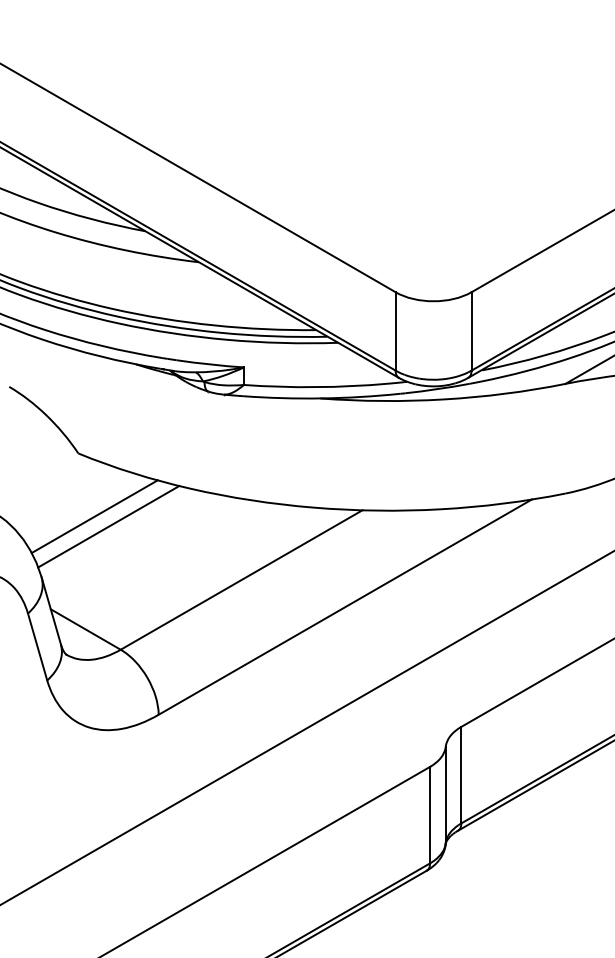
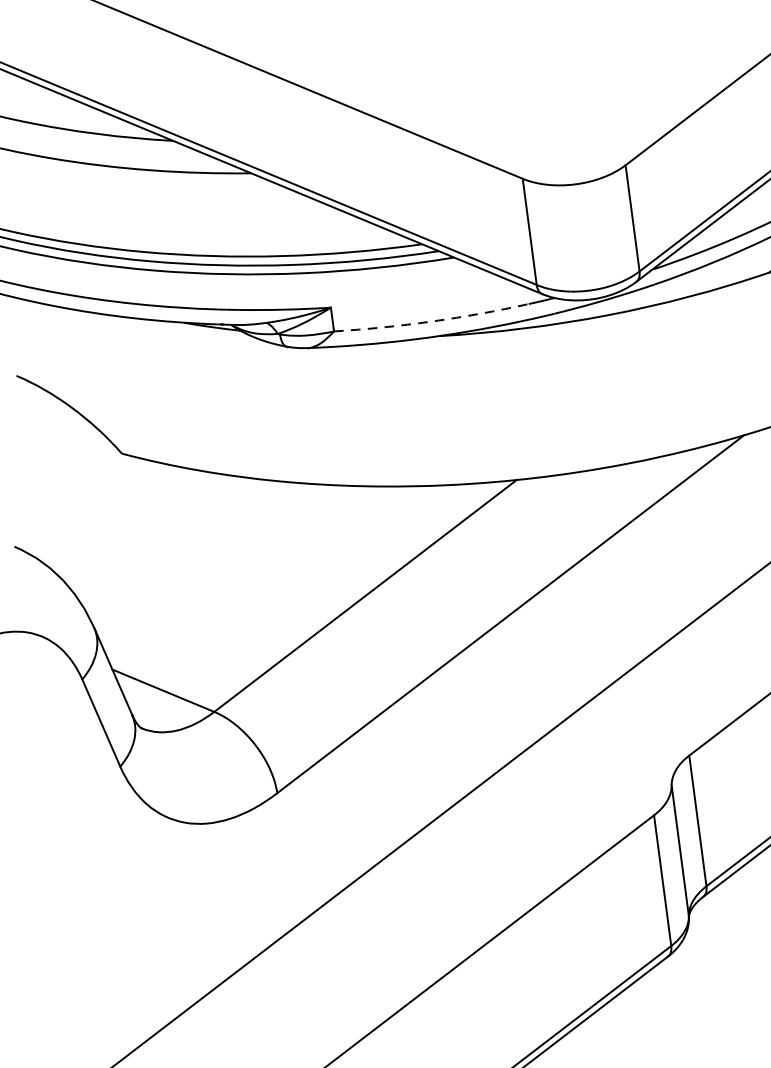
arc: (316, 387) -> (432, 321), solid -> dashed
line: (94, 516) -> (155, 536), removed
line: (108, 526) -> (175, 547), removed

